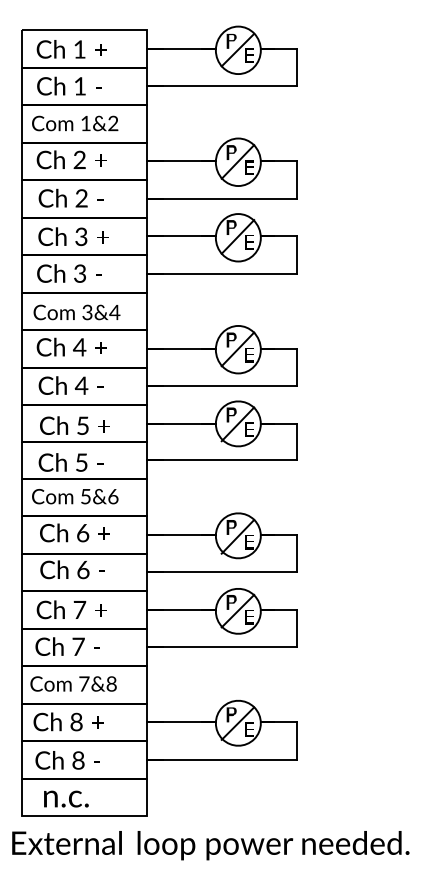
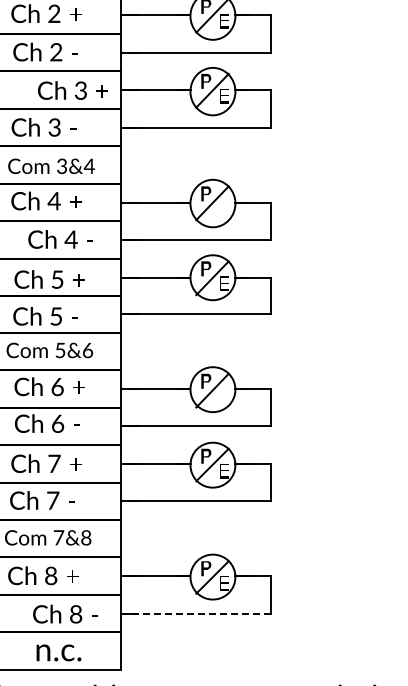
text: (73, 236) -> (73, 90), moved
fill: (249, 354) -> (224, 208), removed
text: (70, 385) -> (60, 239), moved
fill: (249, 541) -> (224, 395), removed
line: (221, 759) -> (196, 613), solid -> dashed
text: (67, 760) -> (65, 614), moved
text: (66, 798) -> (59, 652), moved

